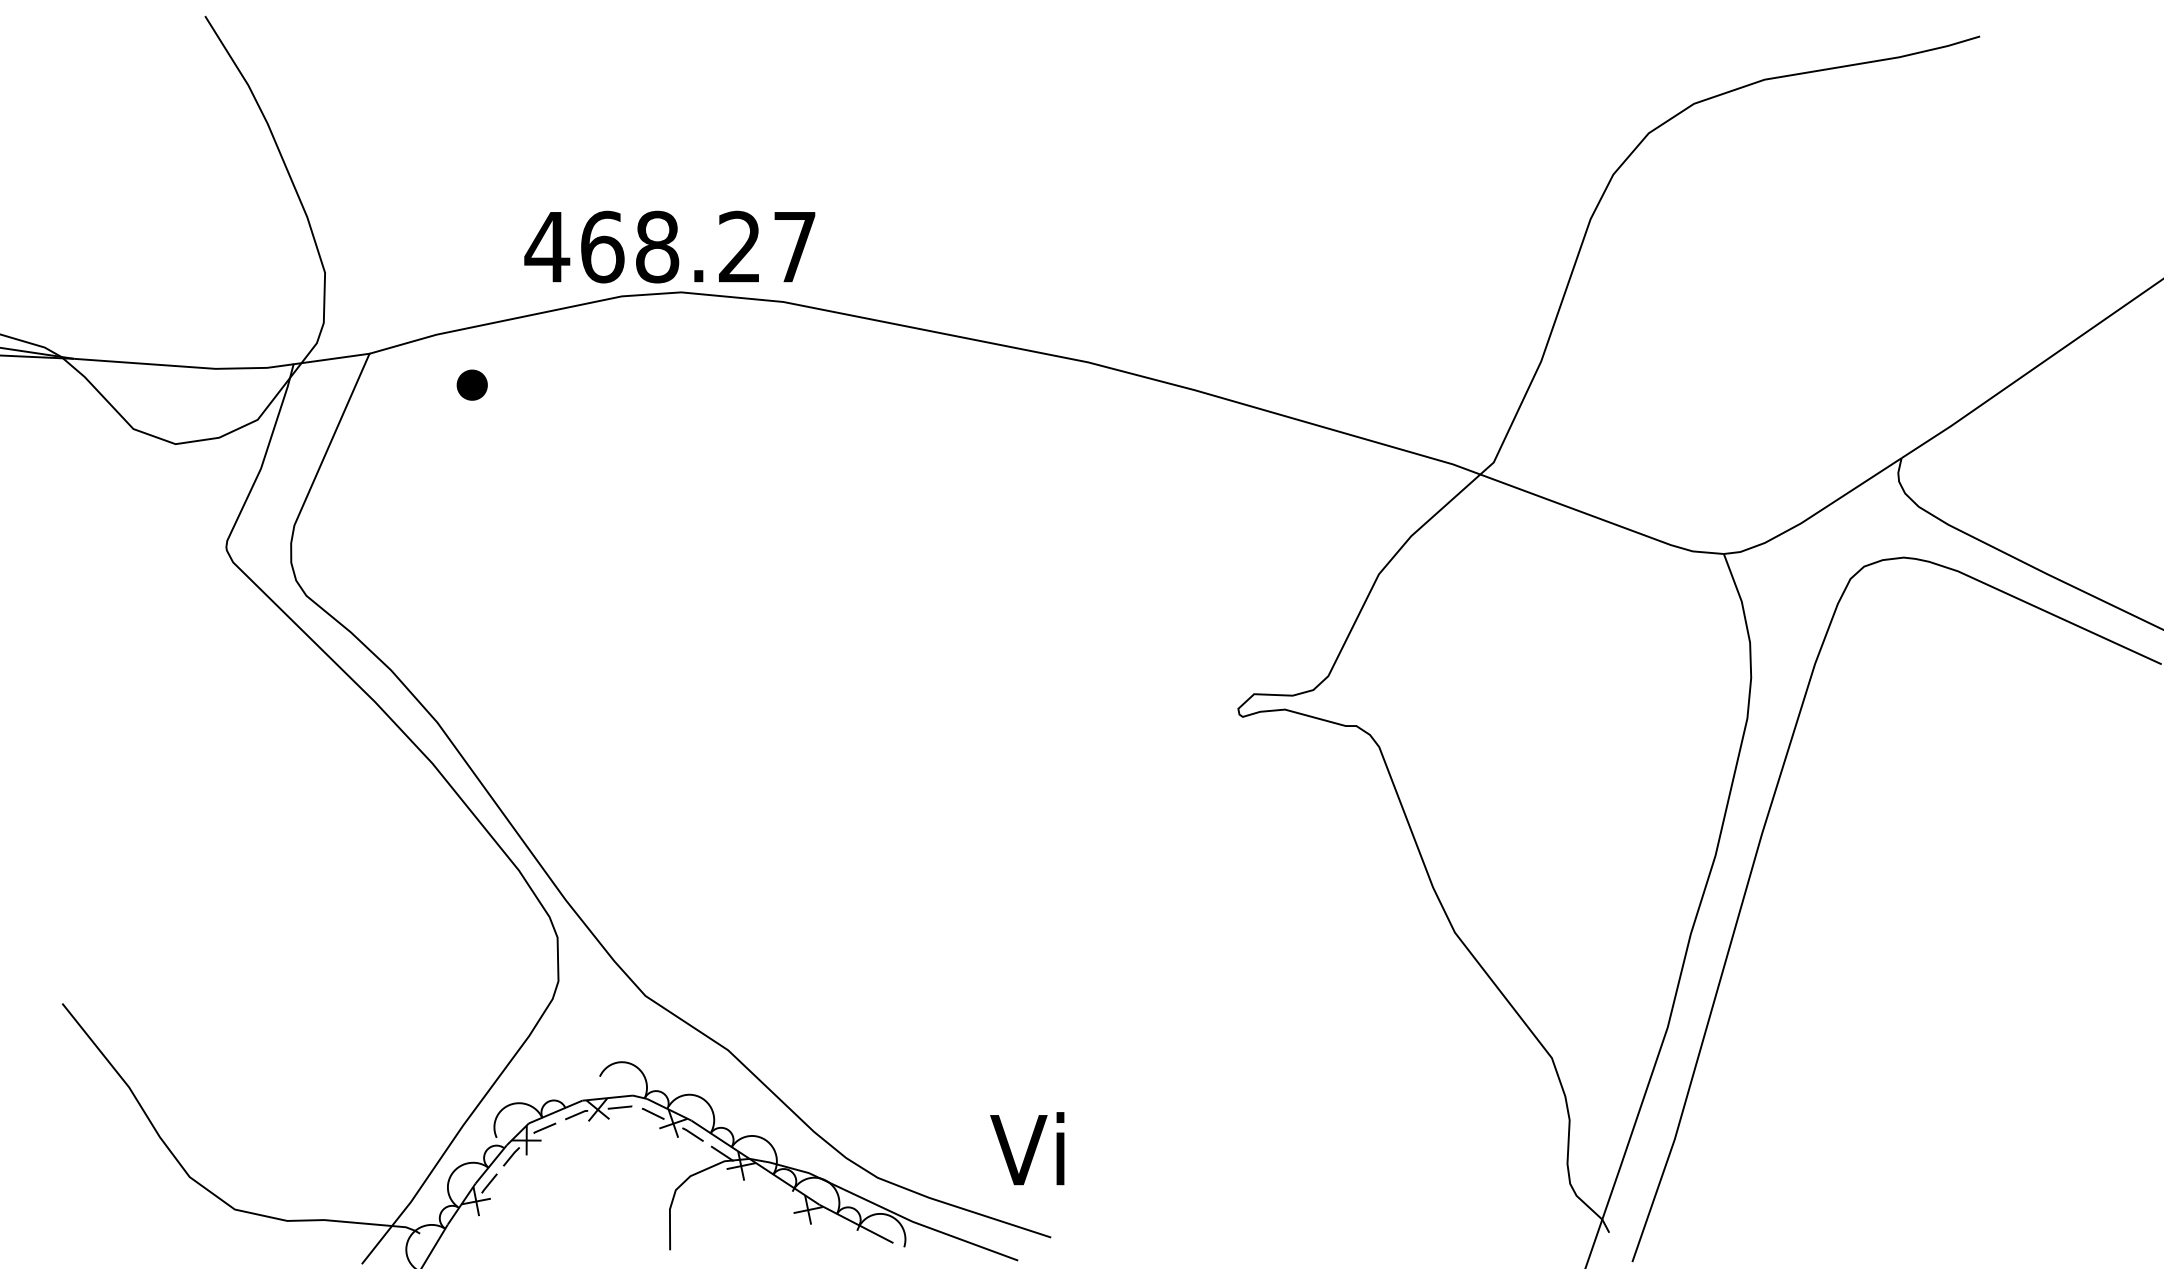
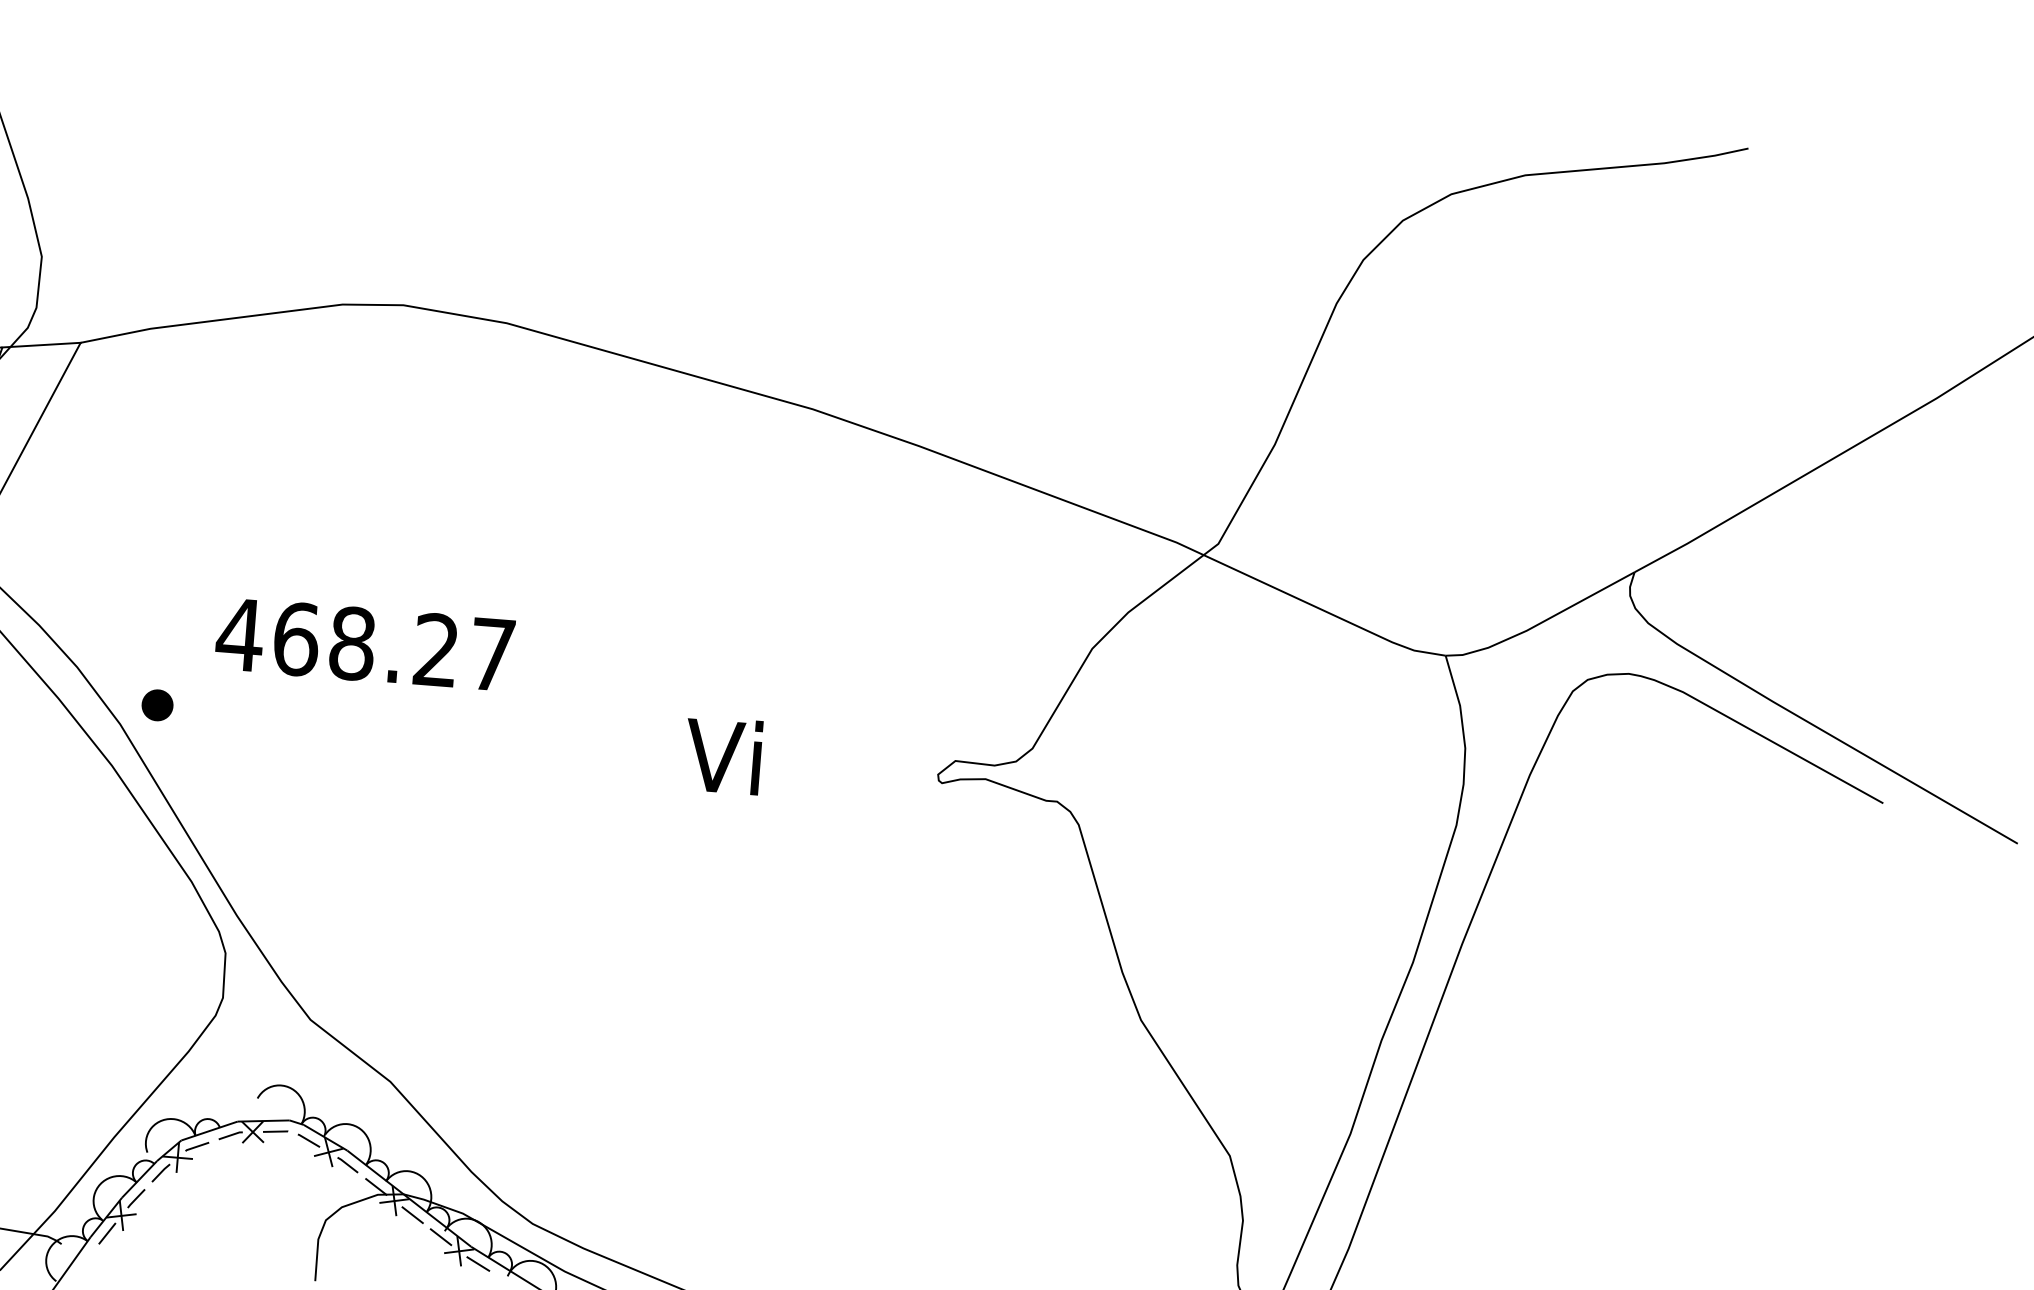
text: (669, 246) -> (364, 644), moved
part: (471, 384) -> (156, 704), moved
text: (1027, 1148) -> (723, 755), moved
line: (759, 1178) -> (412, 1215), added
line: (788, 1197) -> (440, 1236), added
line: (463, 1219) -> (107, 1233), added
line: (827, 1220) -> (478, 1263), added

